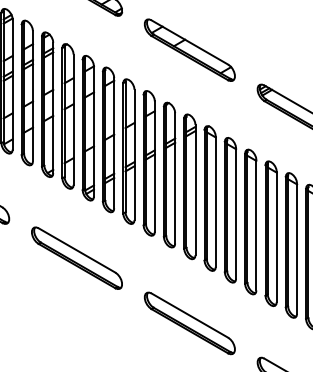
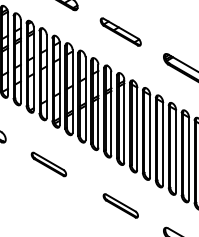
part: (189, 49) -> (120, 31), size x0.7
part: (76, 258) -> (48, 164), size x0.6
part: (189, 322) -> (120, 205), size x0.6

